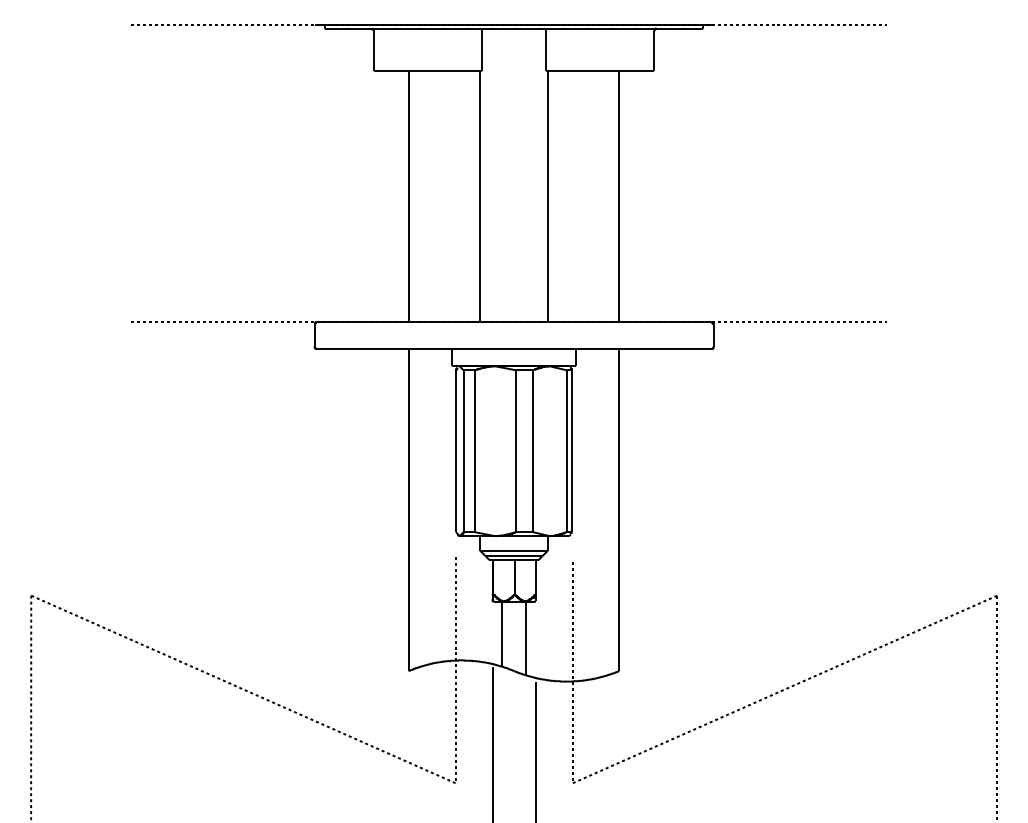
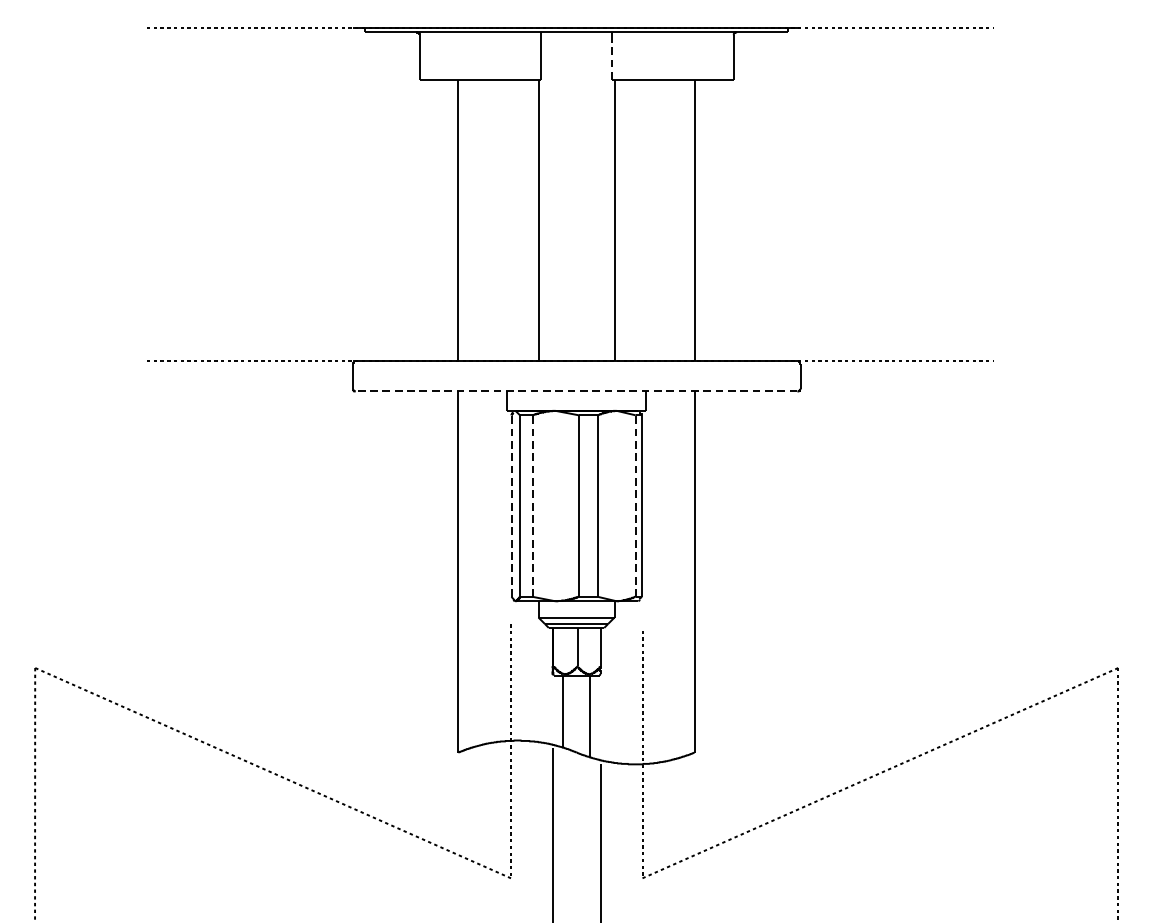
line: (545, 51) -> (611, 57), solid -> dashed
line: (514, 349) -> (577, 391), solid -> dashed
line: (456, 451) -> (512, 506), solid -> dashed
line: (474, 451) -> (532, 506), solid -> dashed
line: (566, 451) -> (635, 506), solid -> dashed

